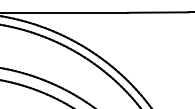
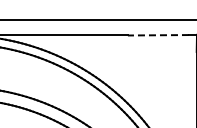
line: (158, 12) -> (158, 35), solid -> dashed

